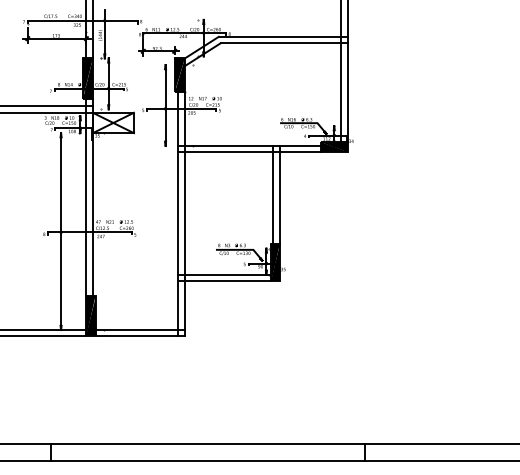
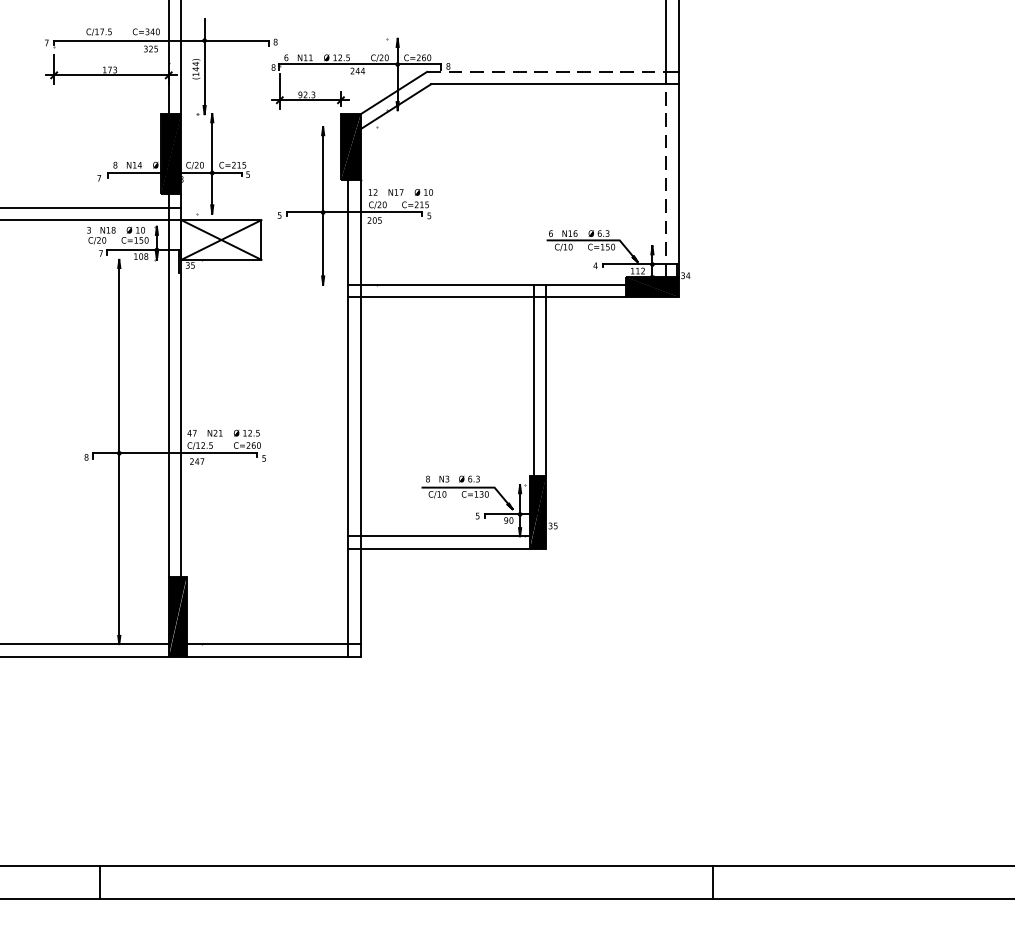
line: (280, 36) -> (547, 71), solid -> dashed
line: (341, 92) -> (666, 180), solid -> dashed

